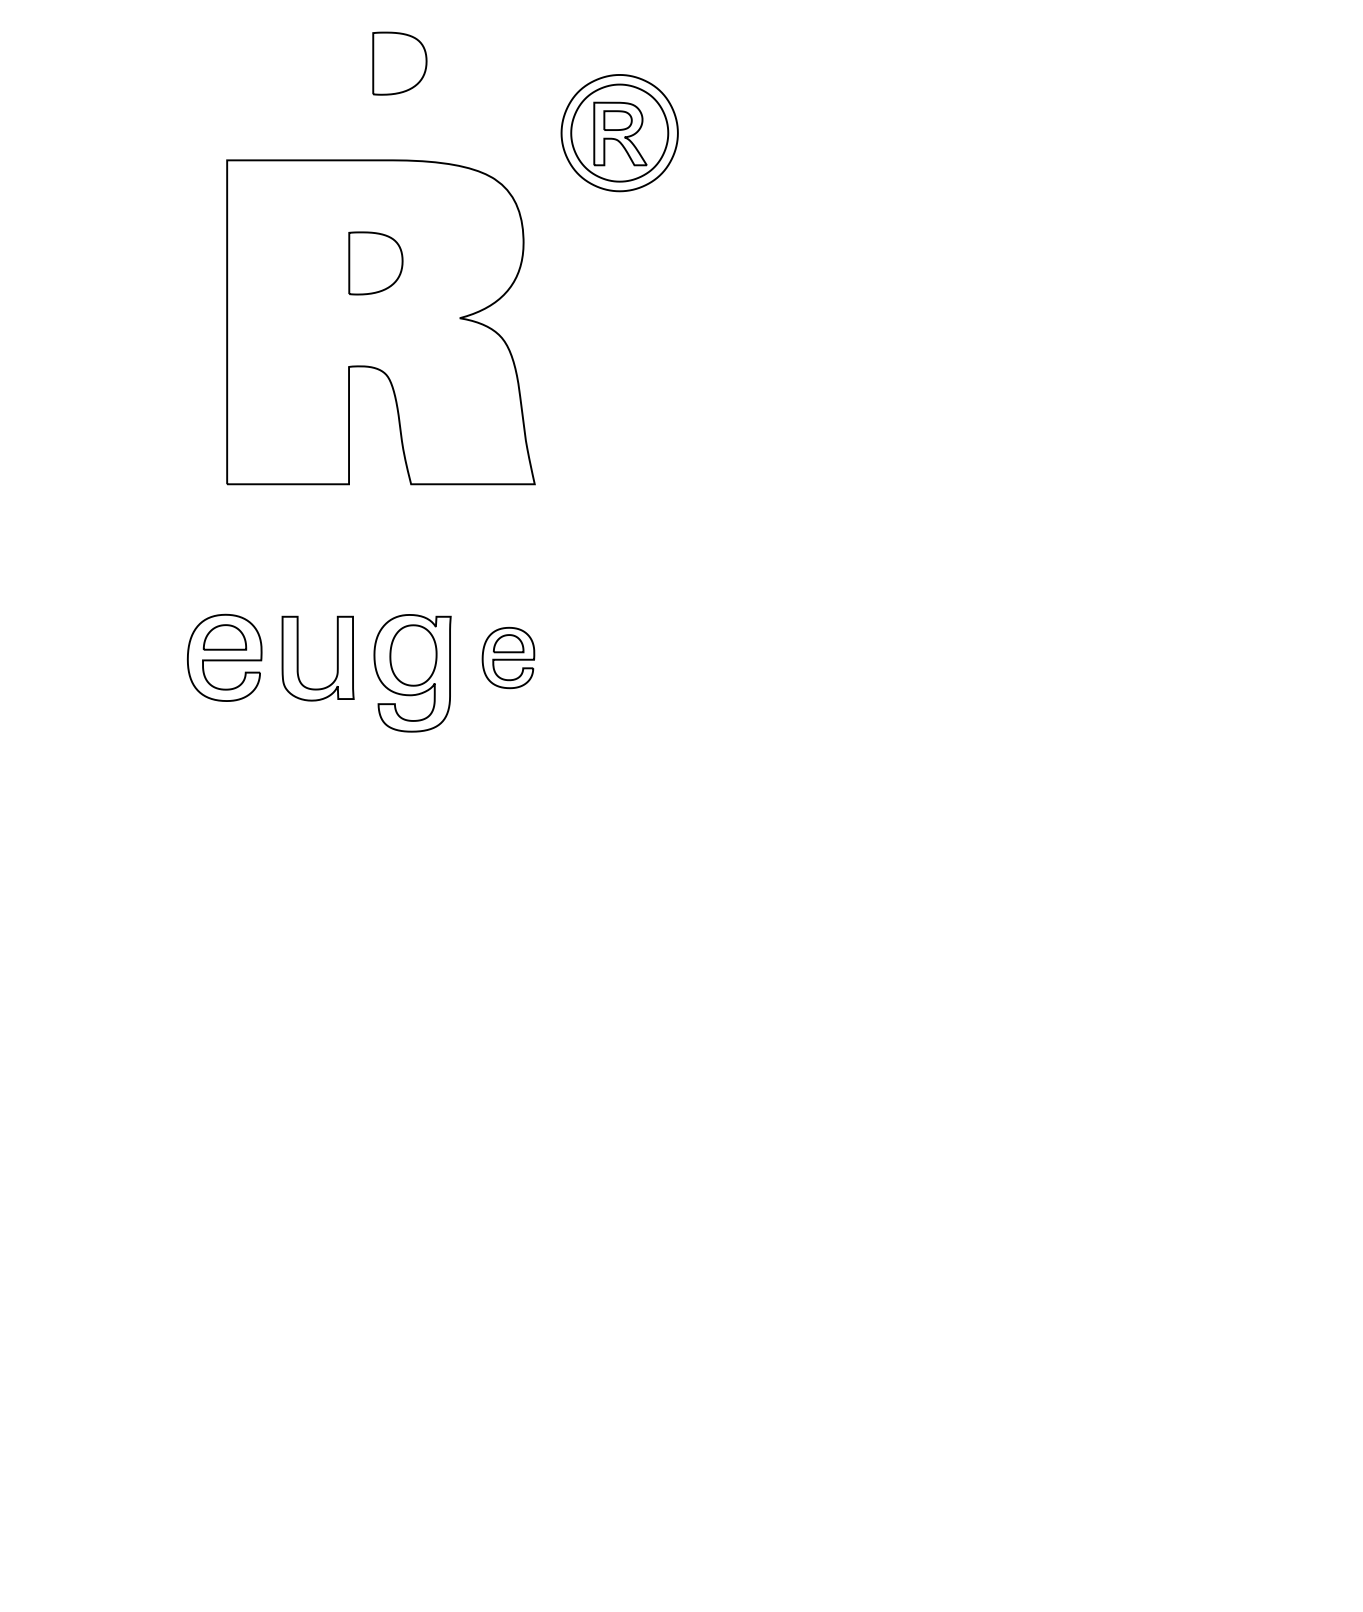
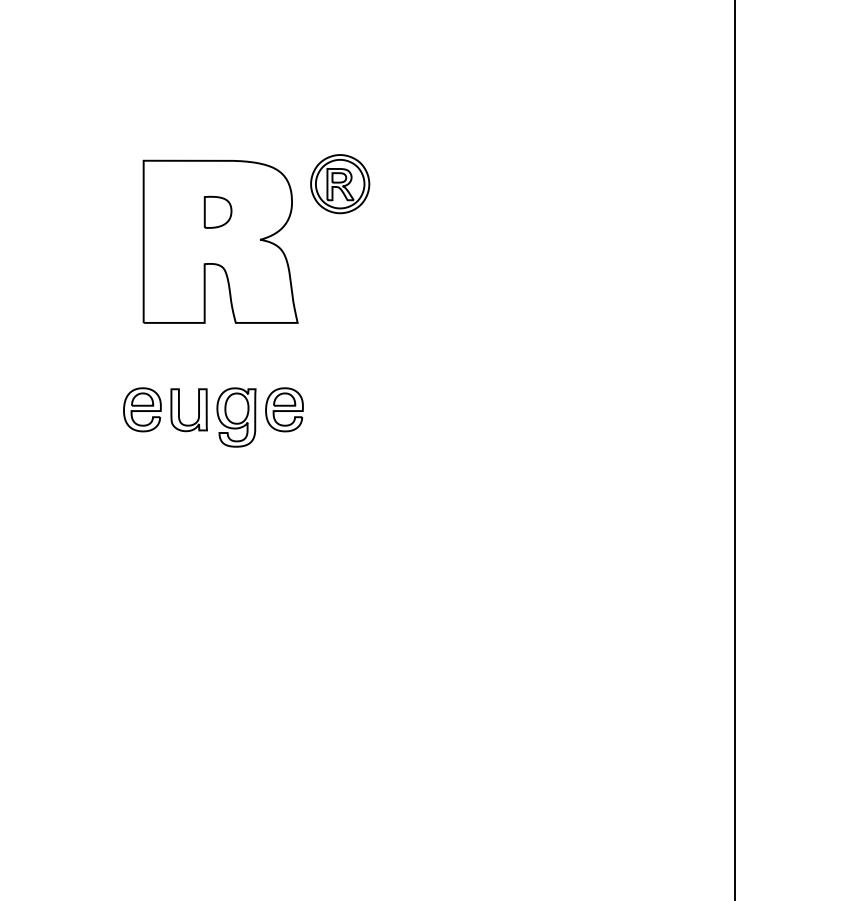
part: (398, 61) -> (229, 111), removed
part: (620, 133) -> (340, 184), moved
part: (508, 657) -> (284, 409), size x1.43

